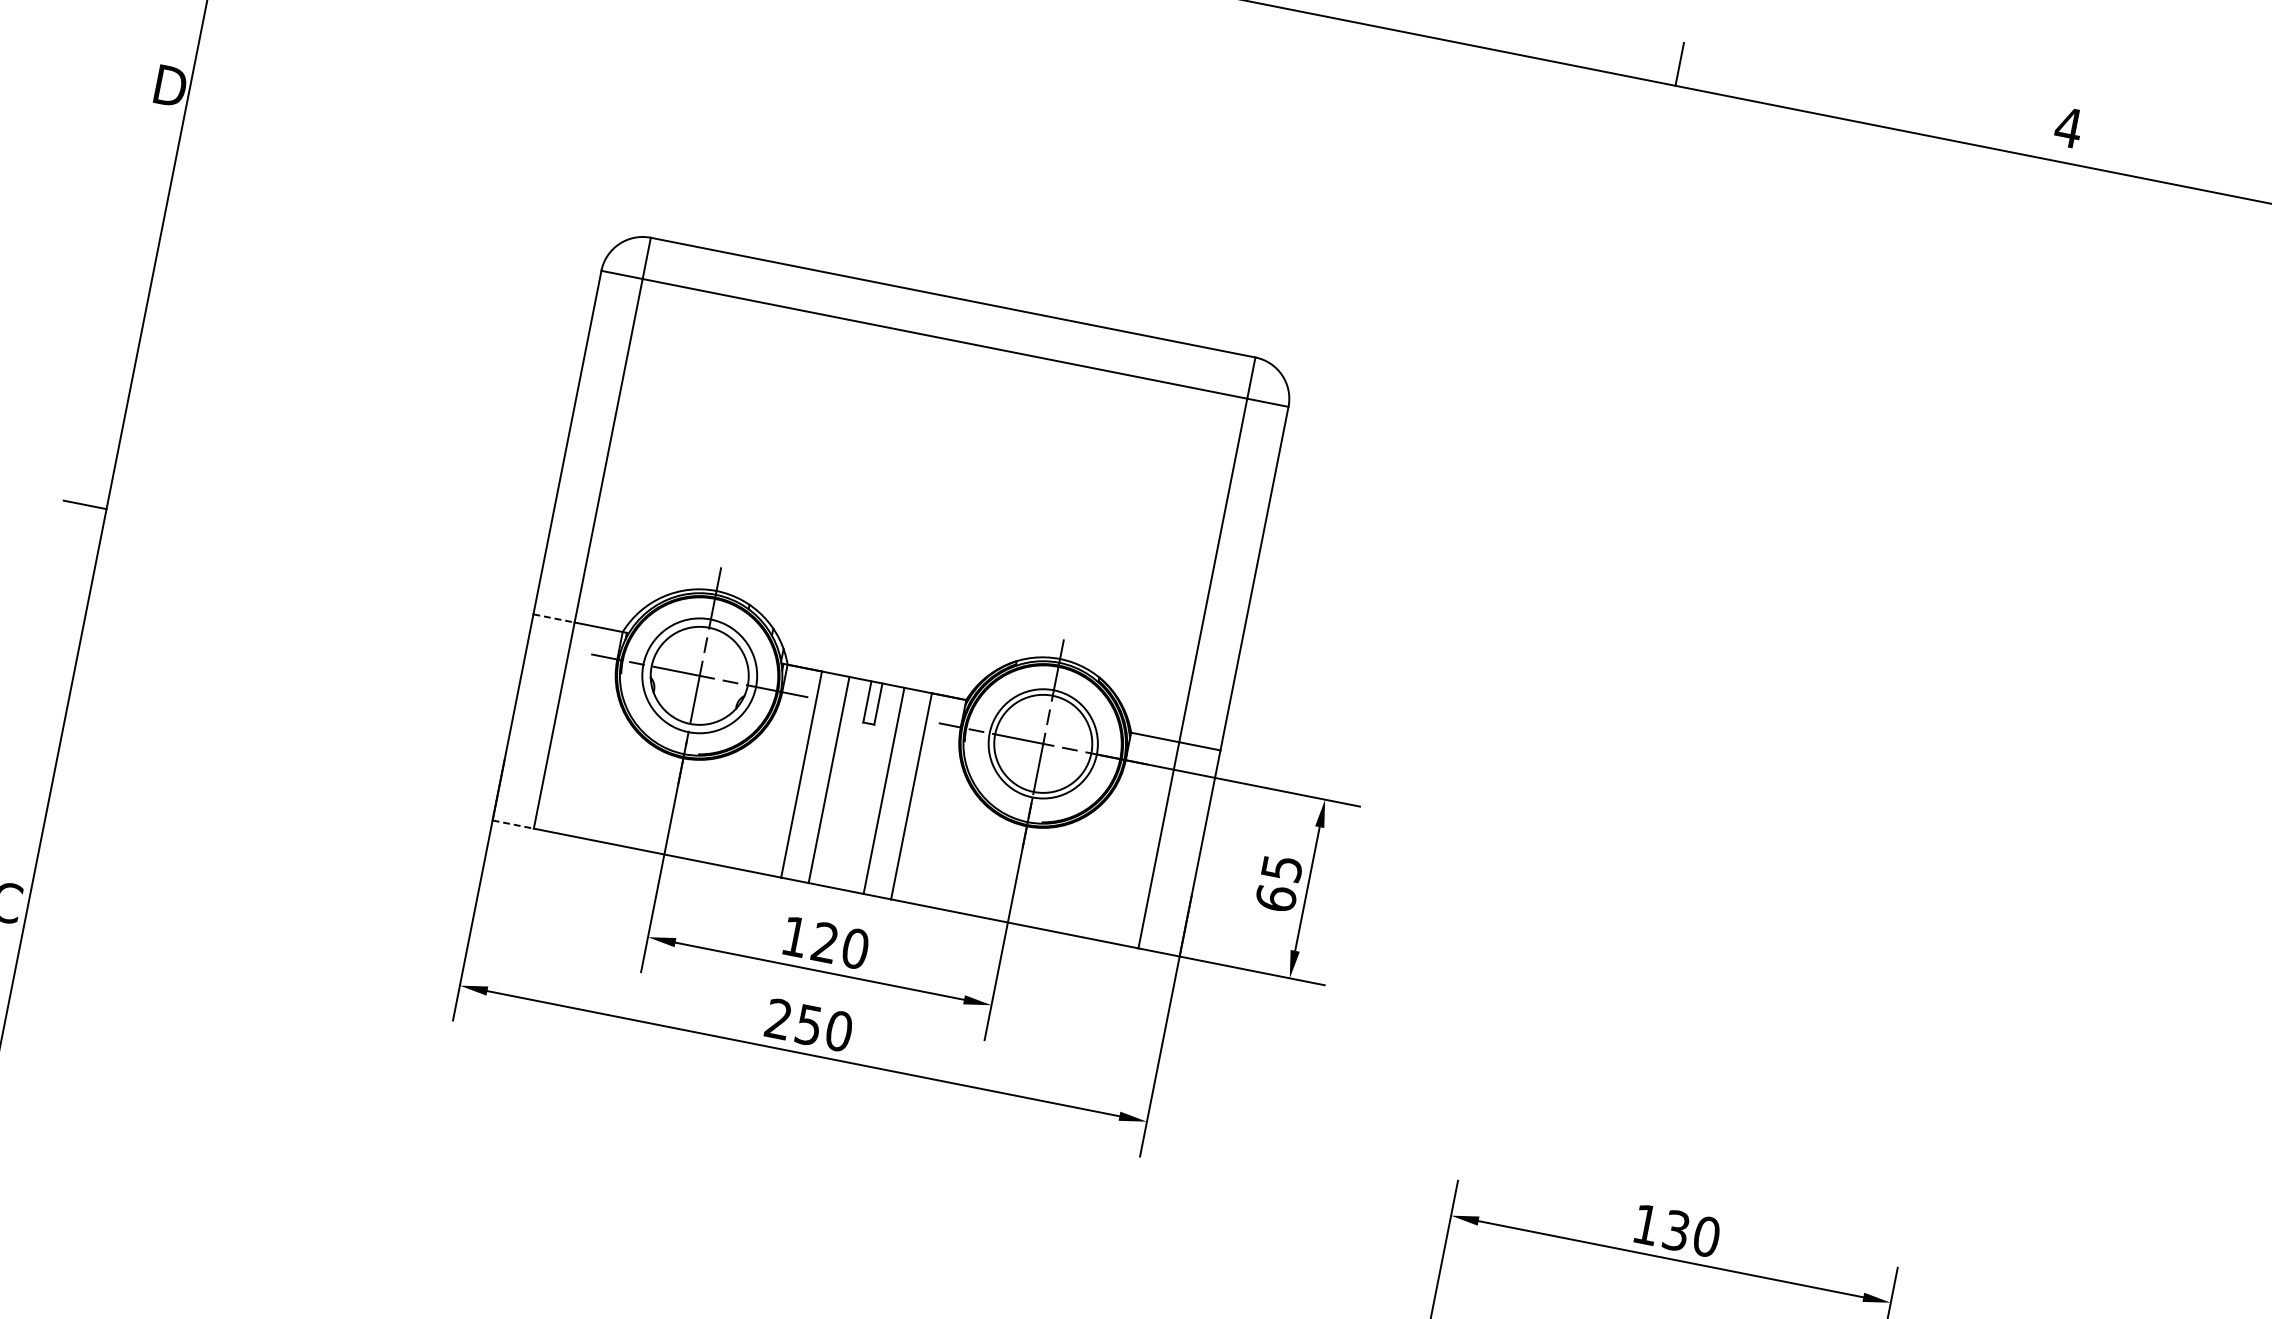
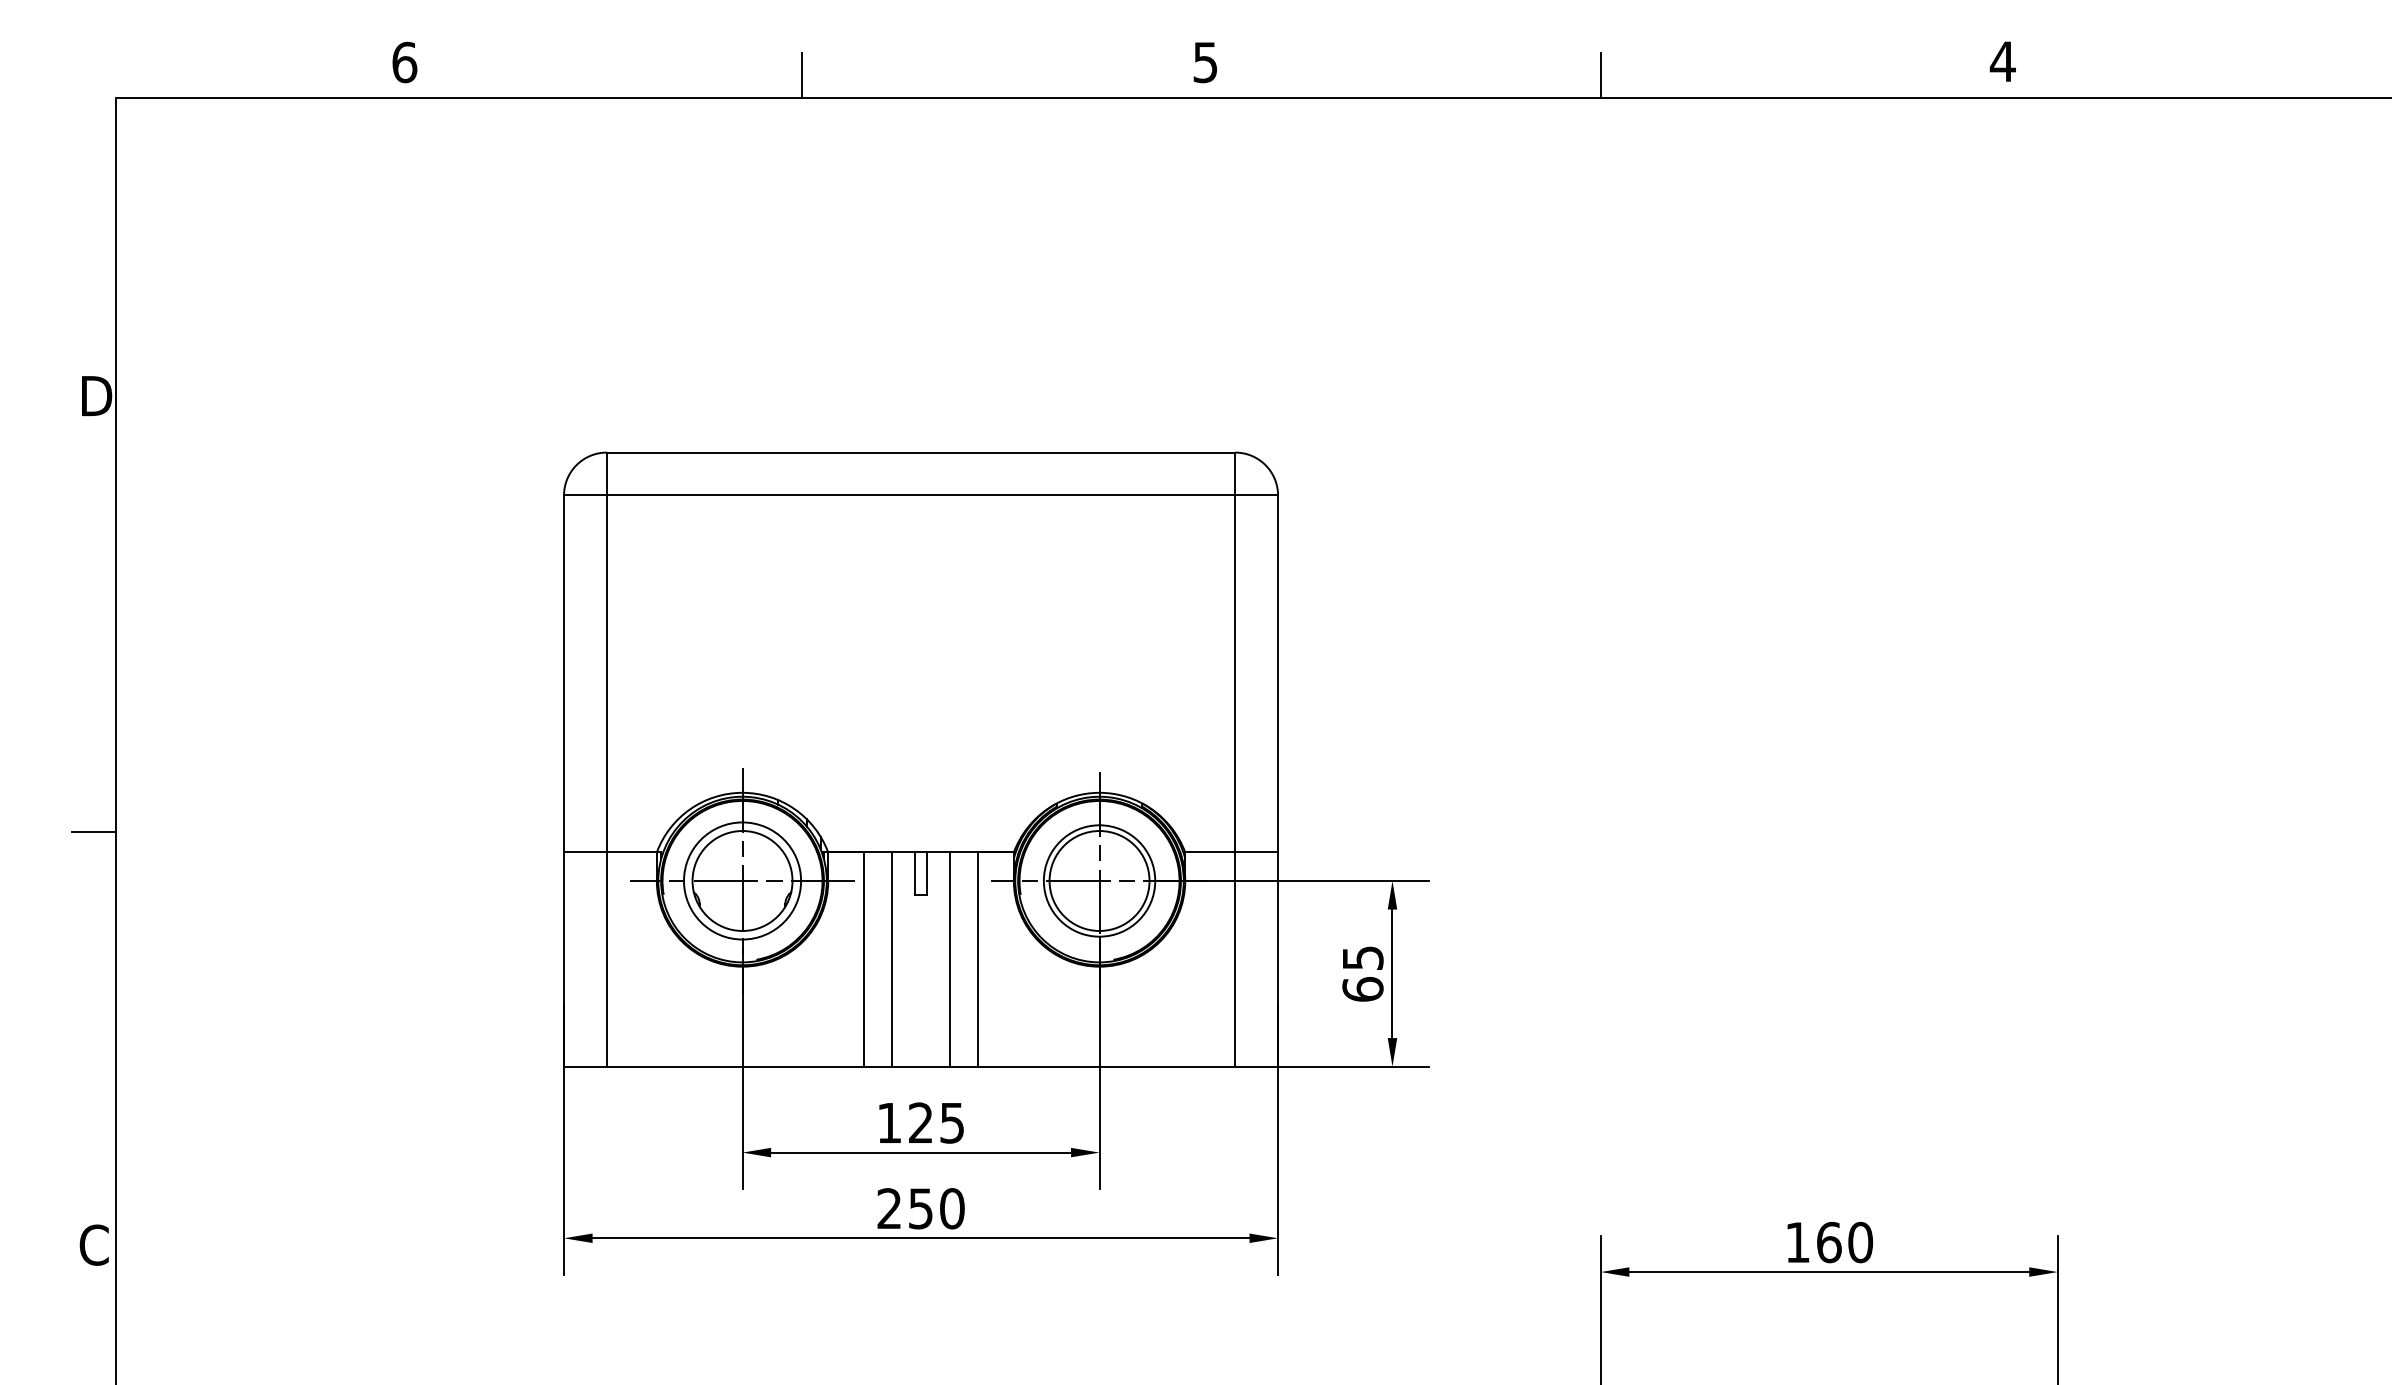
line: (554, 618) -> (585, 852), dashed -> solid
line: (513, 824) -> (585, 1066), dashed -> solid
text: (855, 948) -> (952, 1122), 120 -> 125
text: (1676, 1230) -> (1829, 1242), 130 -> 160

